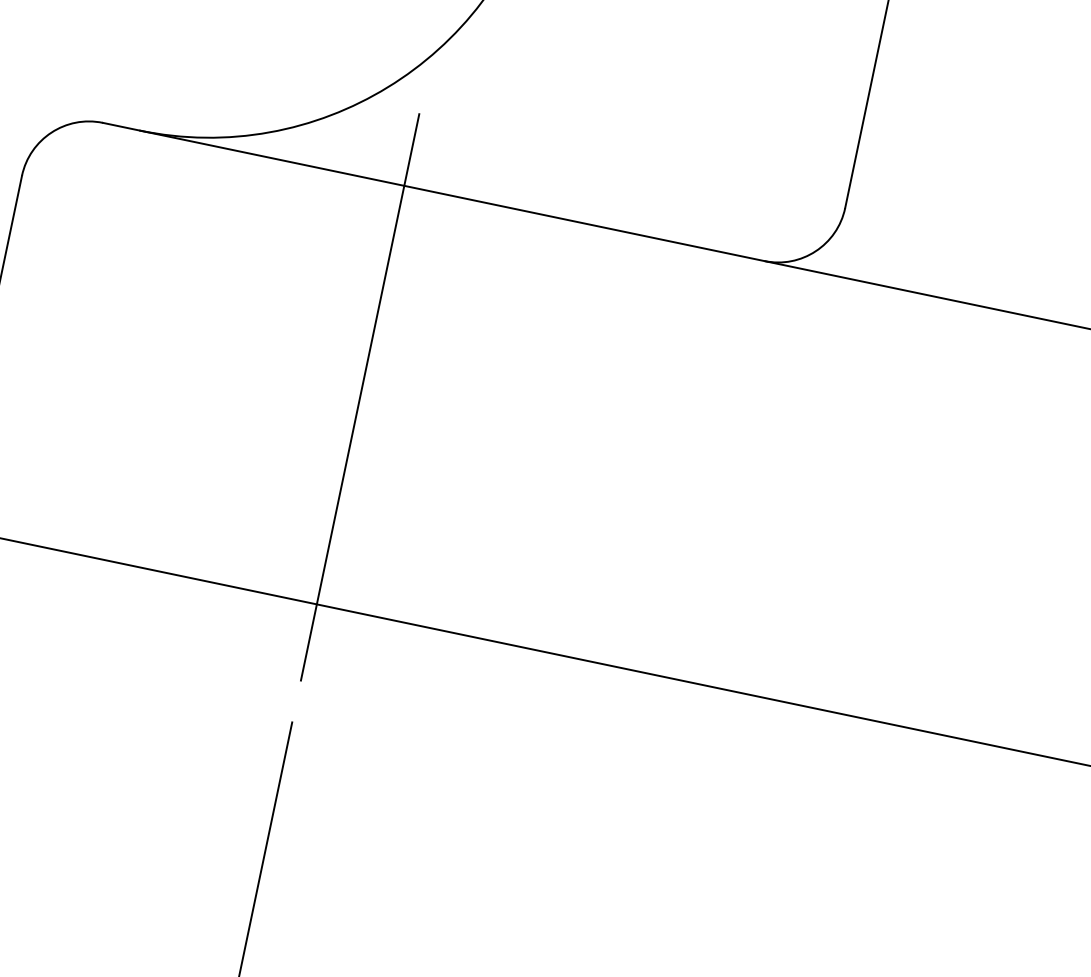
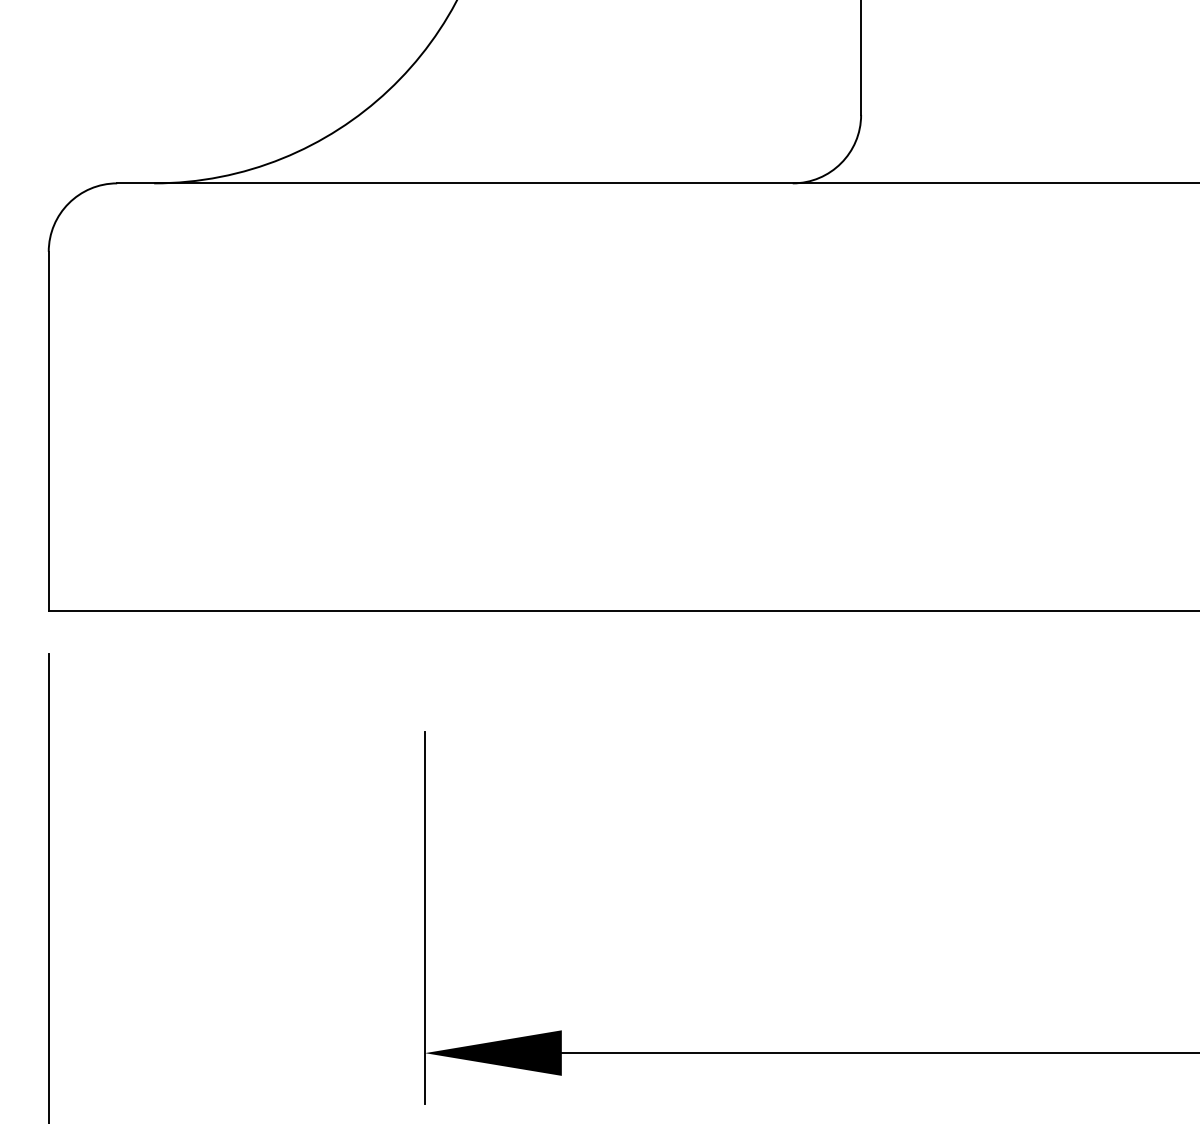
line: (360, 397) -> (425, 399), removed

